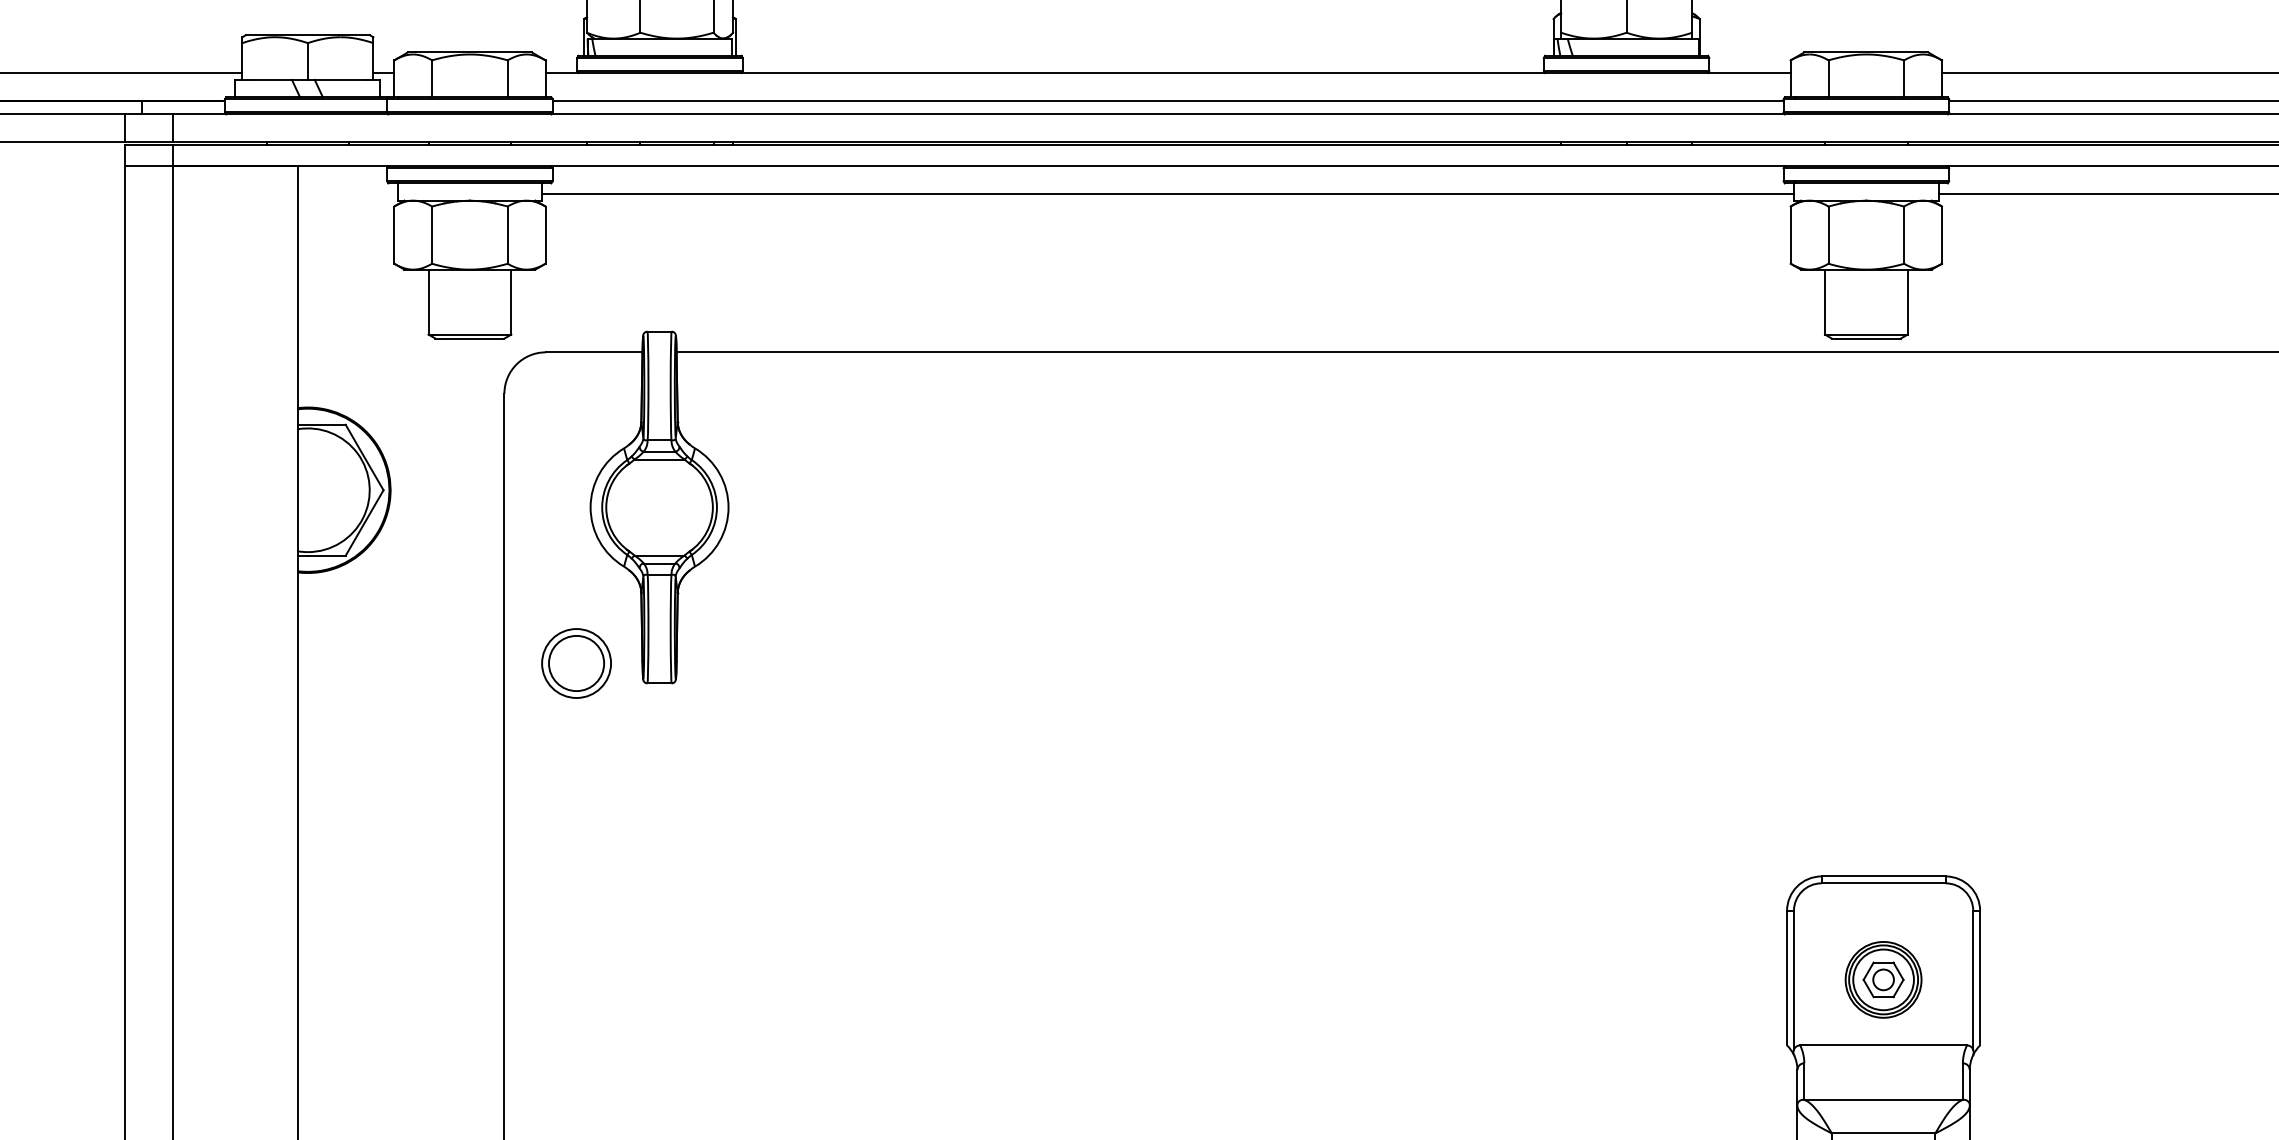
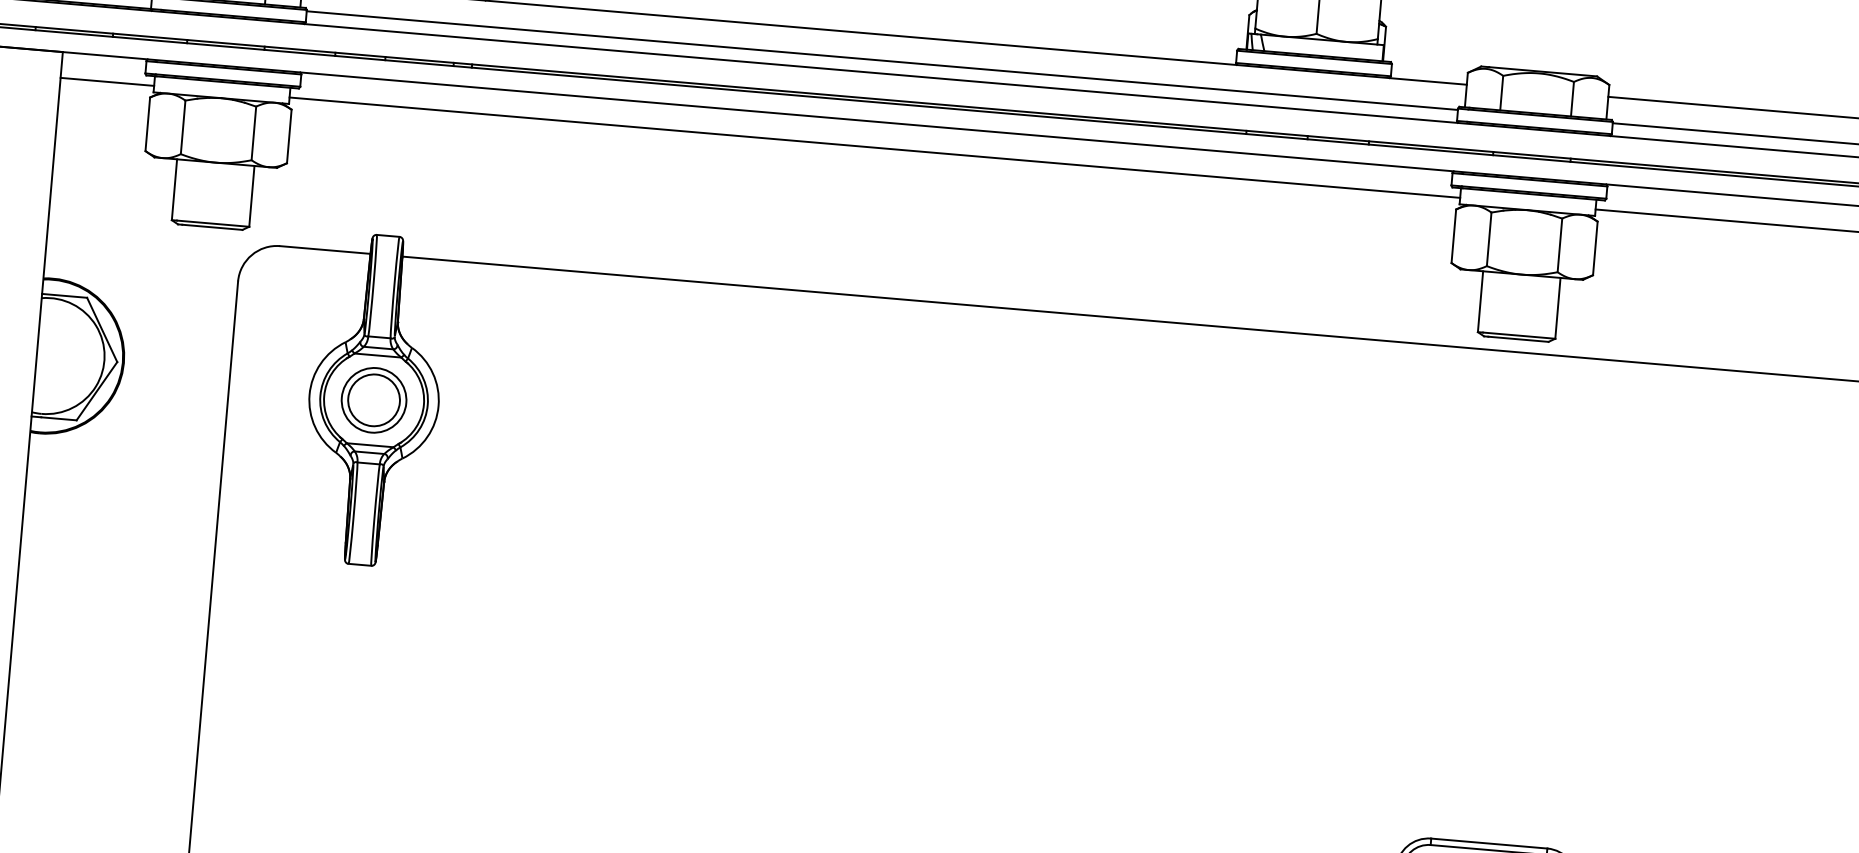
line: (347, 193) -> (107, 81), added
part: (576, 663) -> (374, 400), moved

